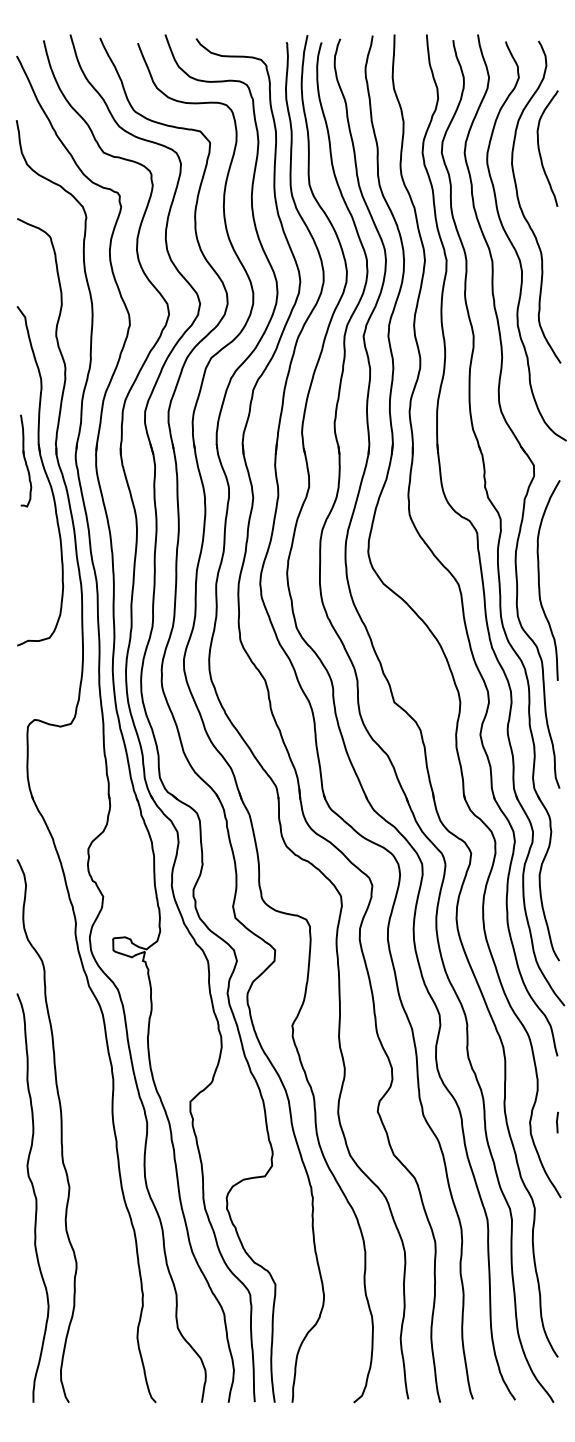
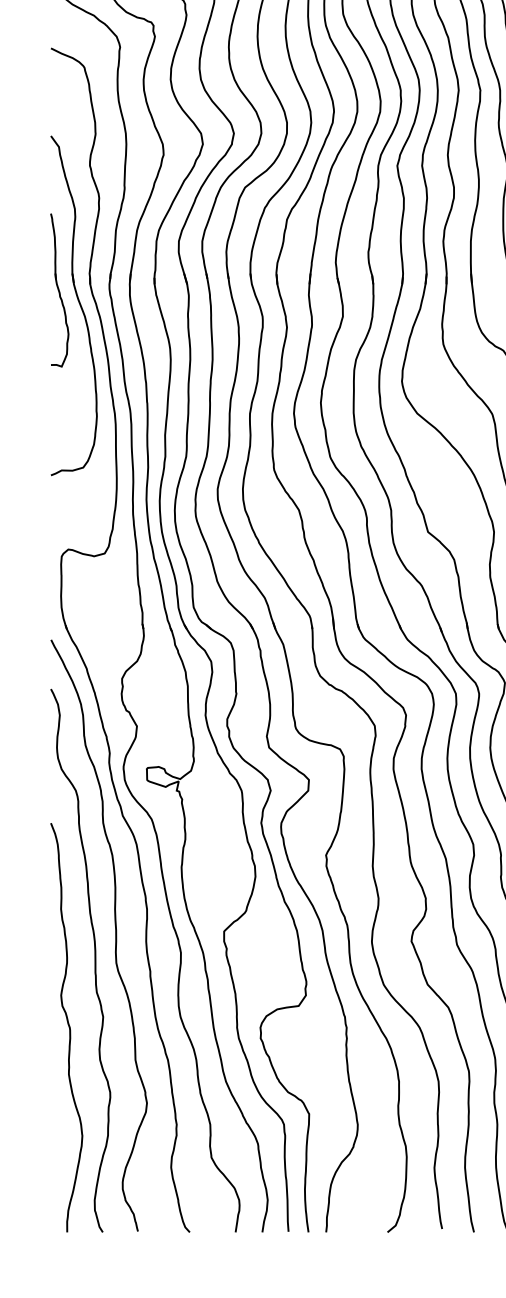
part: (25, 460) -> (59, 290), size x1.67
curve: (81, 1105) -> (115, 935), added

